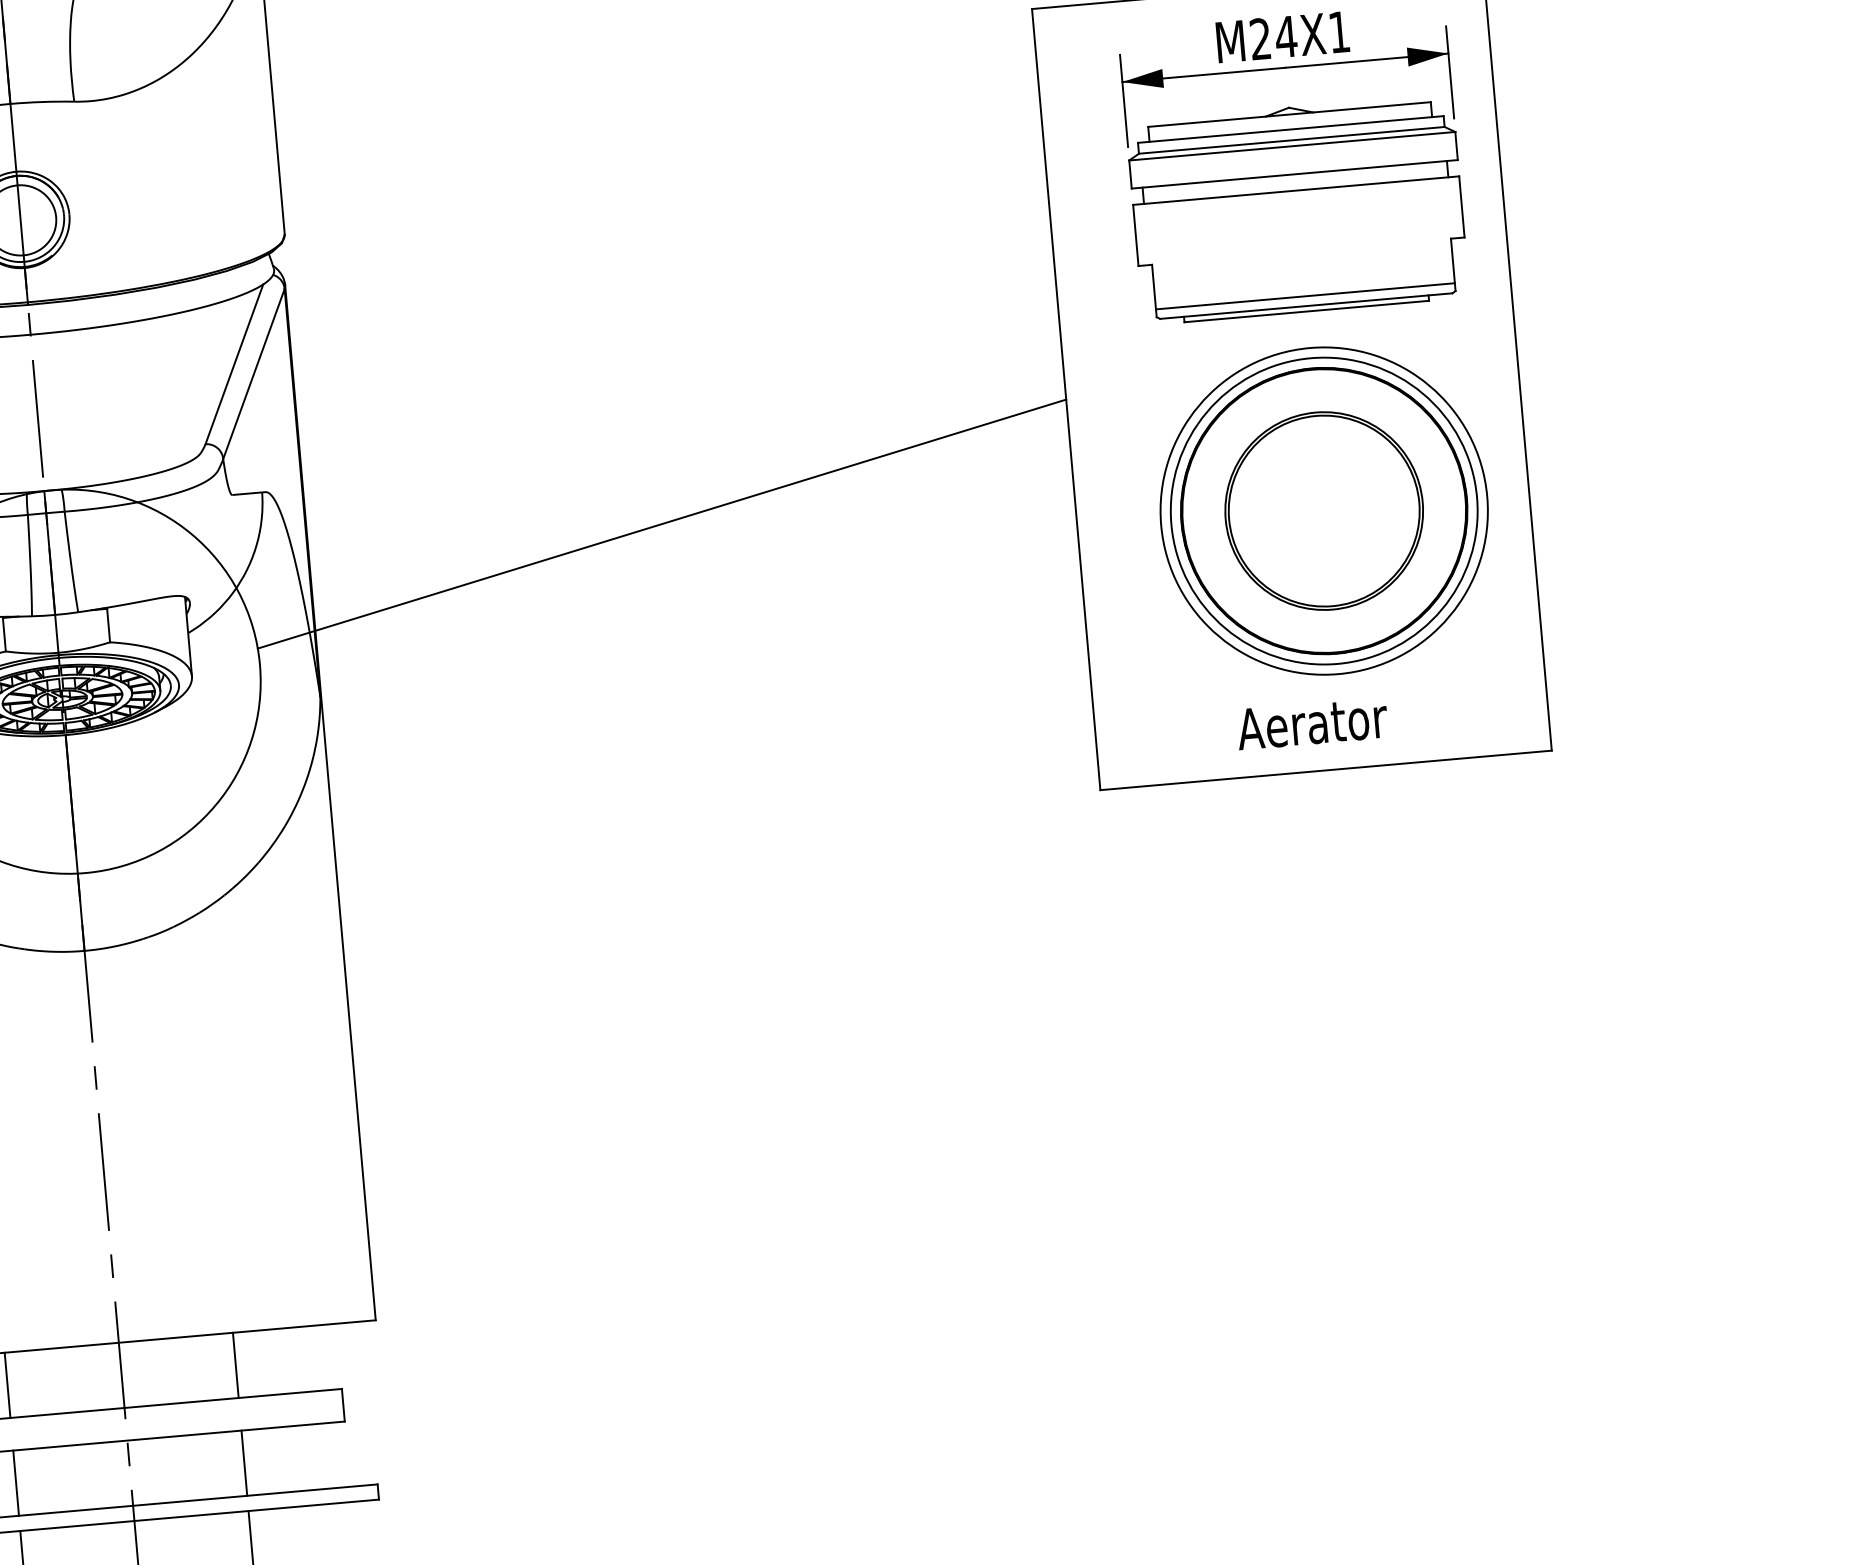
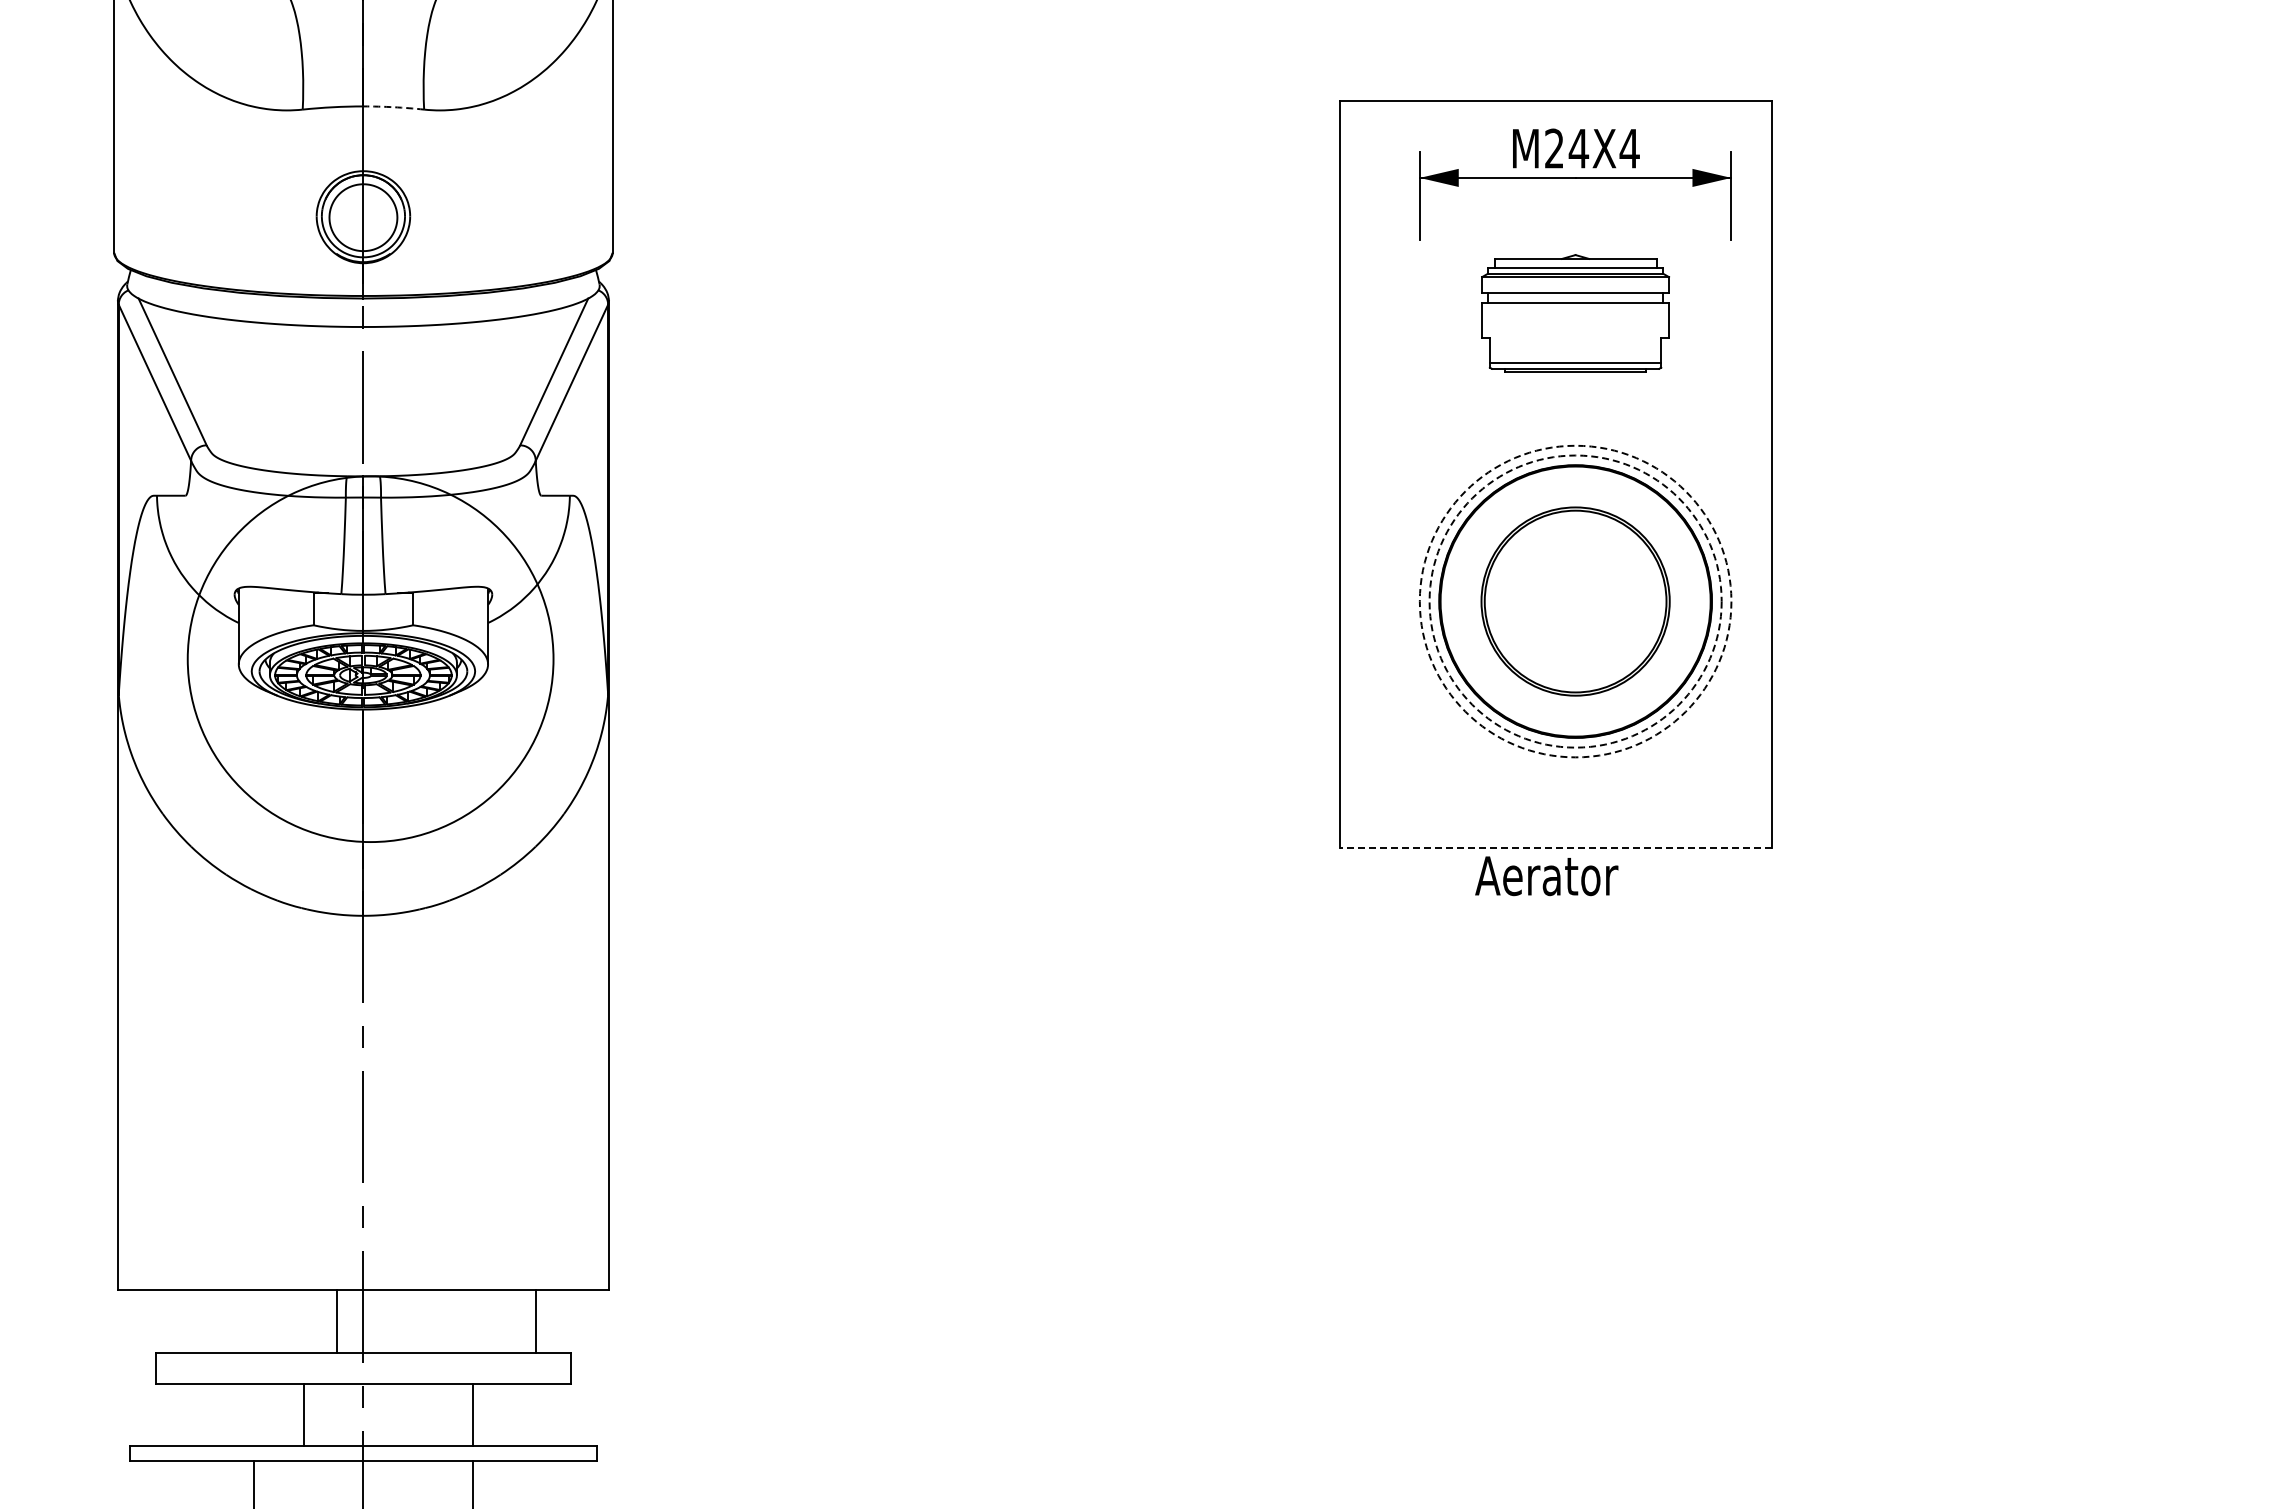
text: (1339, 32) -> (1629, 148), M24X1 -> M24X4
arc: (42, 102) -> (393, 107), solid -> dashed
part: (1297, 209) -> (1575, 313), size x0.6
circle: (1324, 511) -> (1575, 601), solid -> dashed
circle: (1324, 511) -> (1575, 601), solid -> dashed
line: (661, 523) -> (946, 558), removed
text: (1312, 724) -> (1546, 876), moved
line: (1325, 770) -> (1555, 847), solid -> dashed
line: (235, 1365) -> (535, 1321), moved
line: (7, 1385) -> (337, 1321), moved
line: (16, 1482) -> (304, 1414), moved

